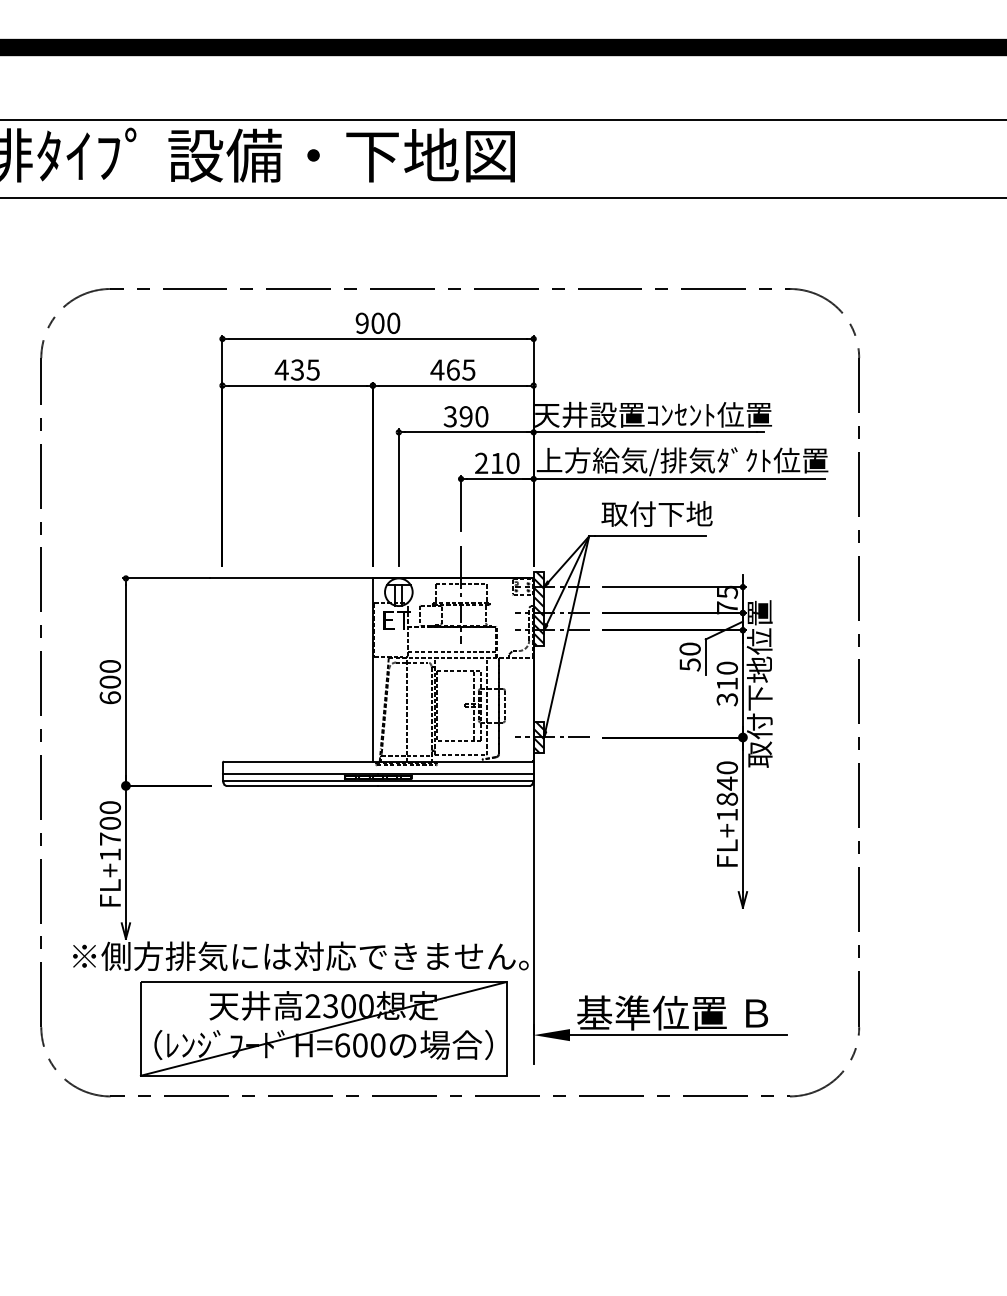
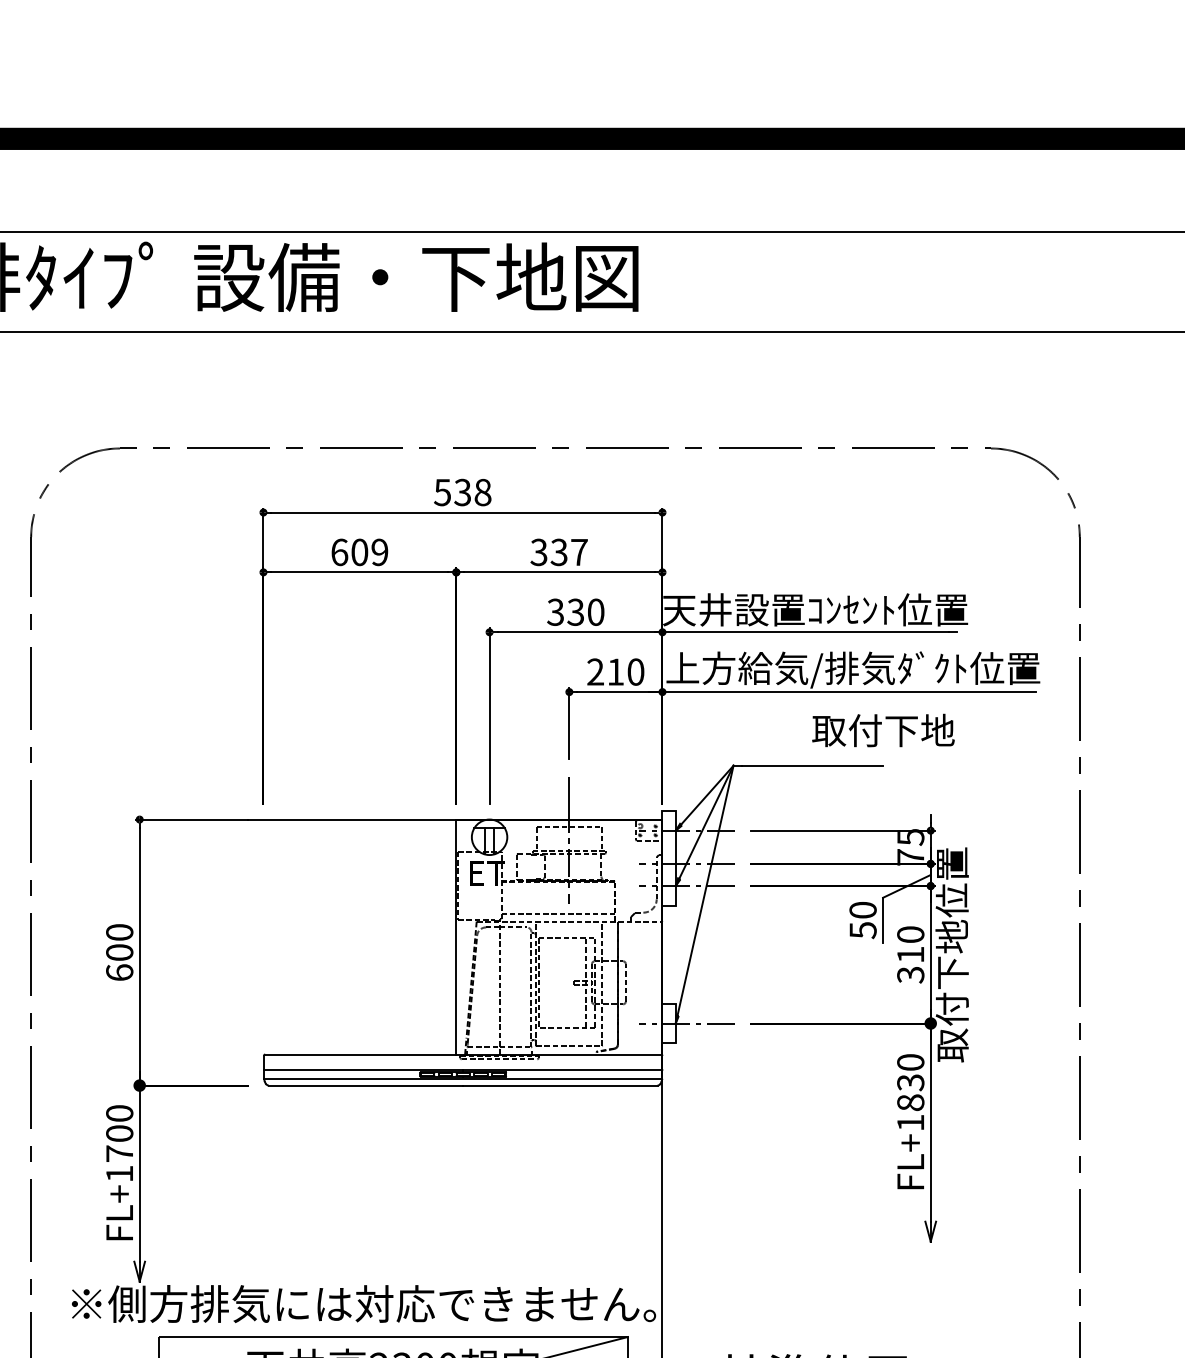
text: (377, 322) -> (462, 491), 900 -> 538
text: (296, 369) -> (358, 551), 435 -> 609
text: (452, 369) -> (558, 551), 465 -> 337
text: (465, 416) -> (575, 611), 390 -> 330
text: (656, 513) -> (882, 729), moved
hatch: (538, 608) -> (668, 858), removed
hatch: (538, 737) -> (668, 1023), removed
text: (726, 783) -> (909, 1082), FL+1840 -> FL+1830

